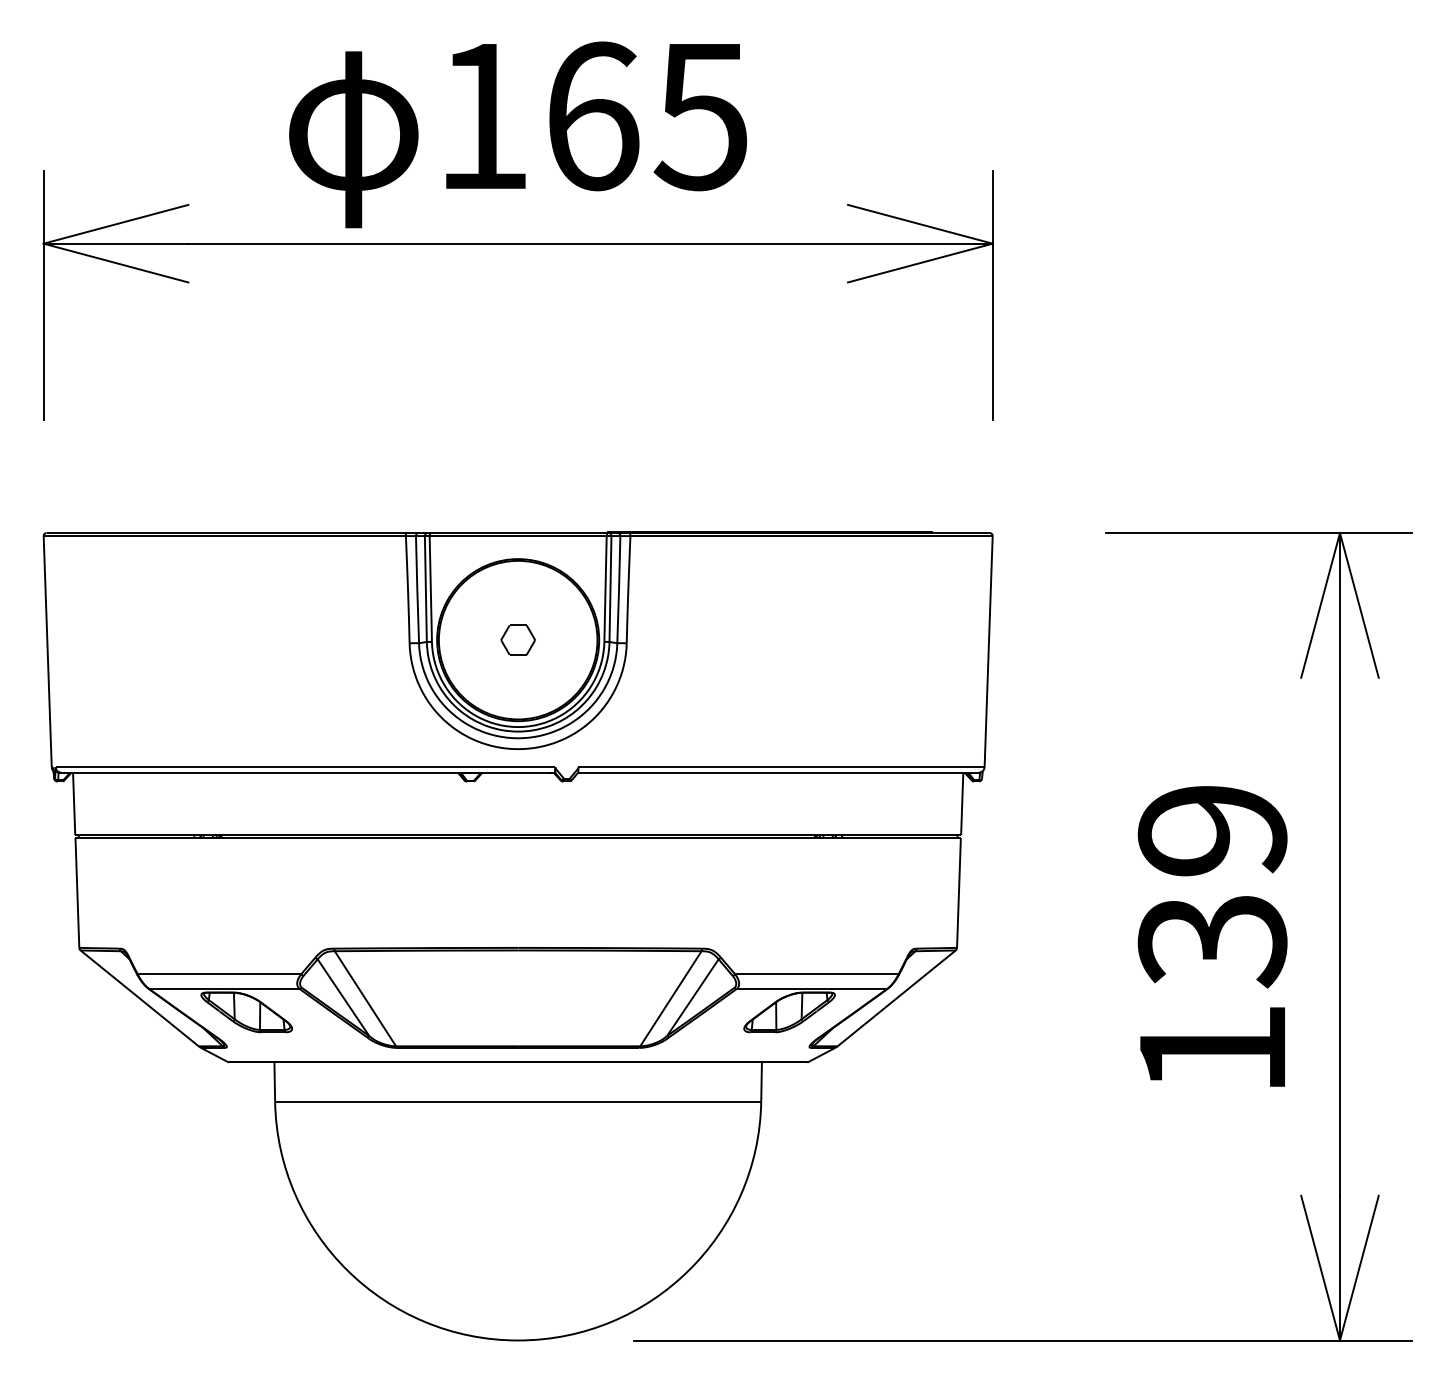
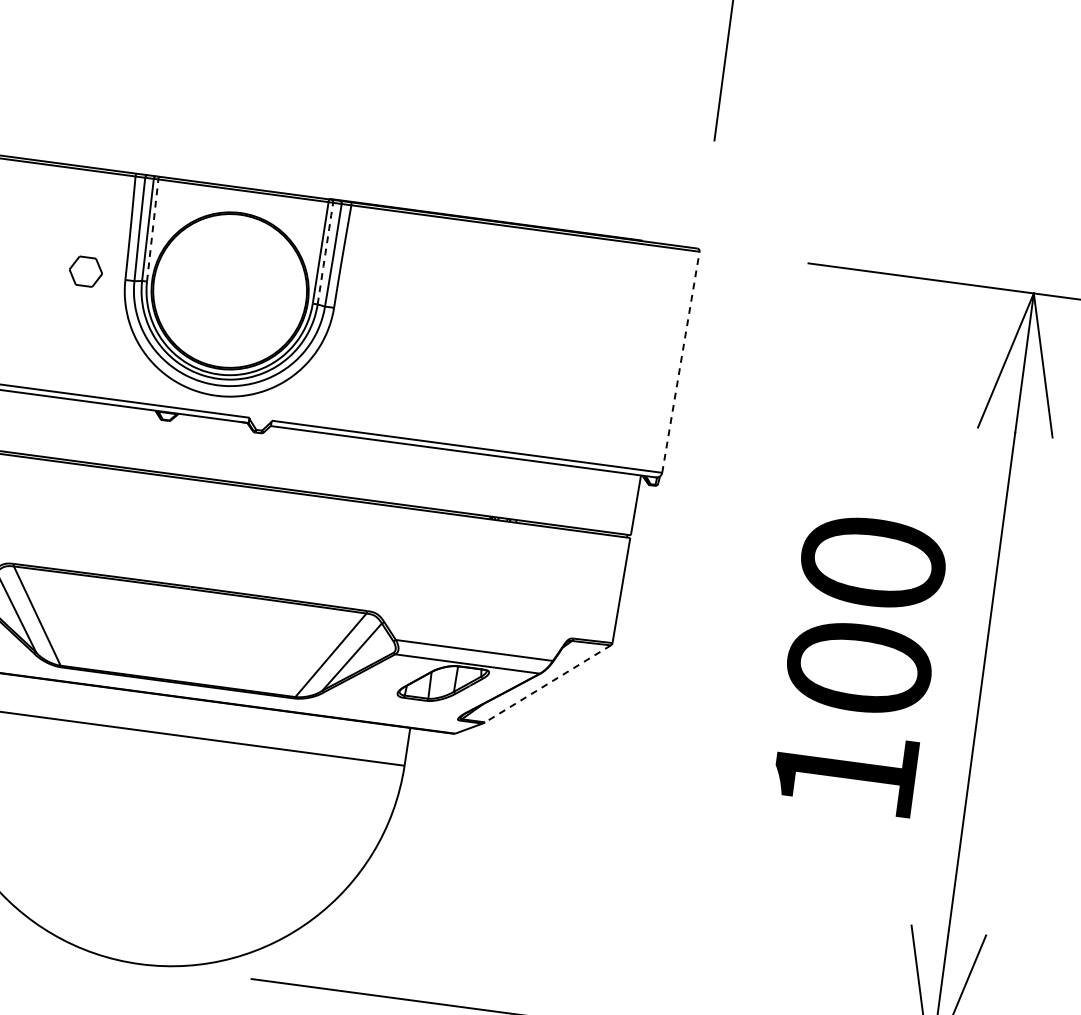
line: (430, 588) -> (152, 230), solid -> dashed
line: (610, 589) -> (325, 254), solid -> dashed
part: (517, 639) -> (85, 271), moved
line: (988, 651) -> (680, 362), solid -> dashed
text: (1212, 886) -> (865, 616), 139 -> 100
line: (896, 998) -> (547, 683), solid -> dashed

